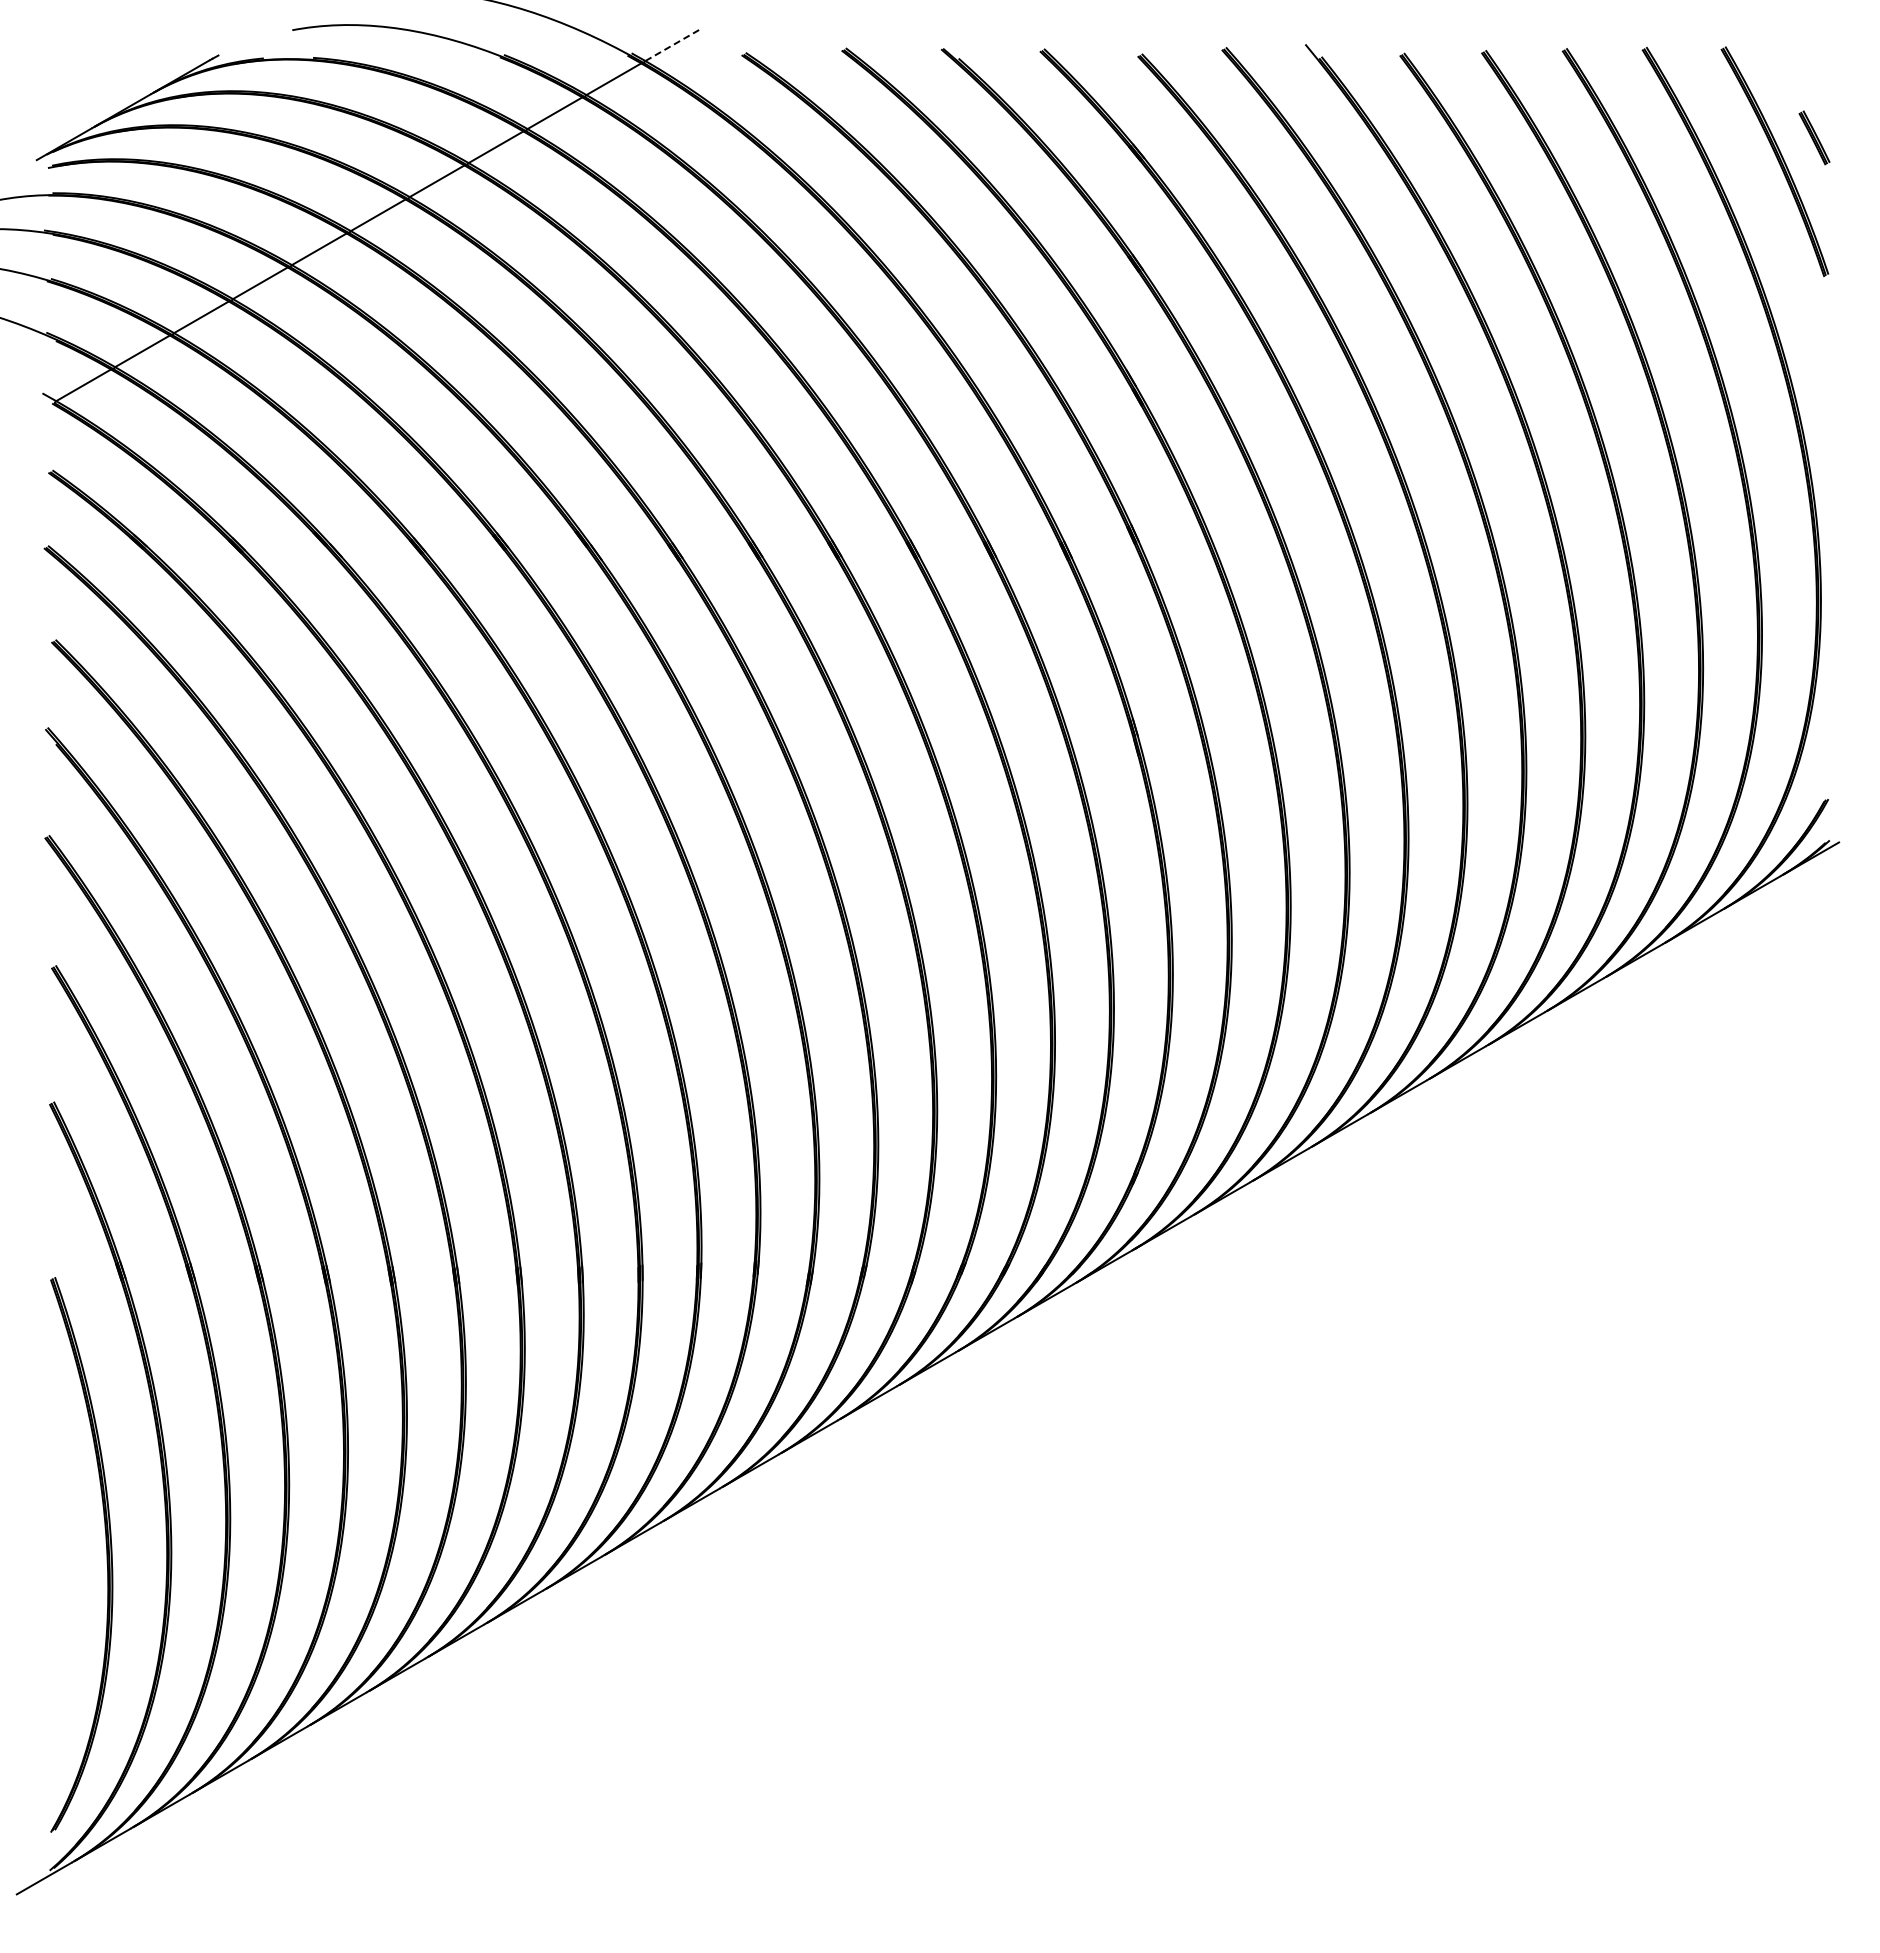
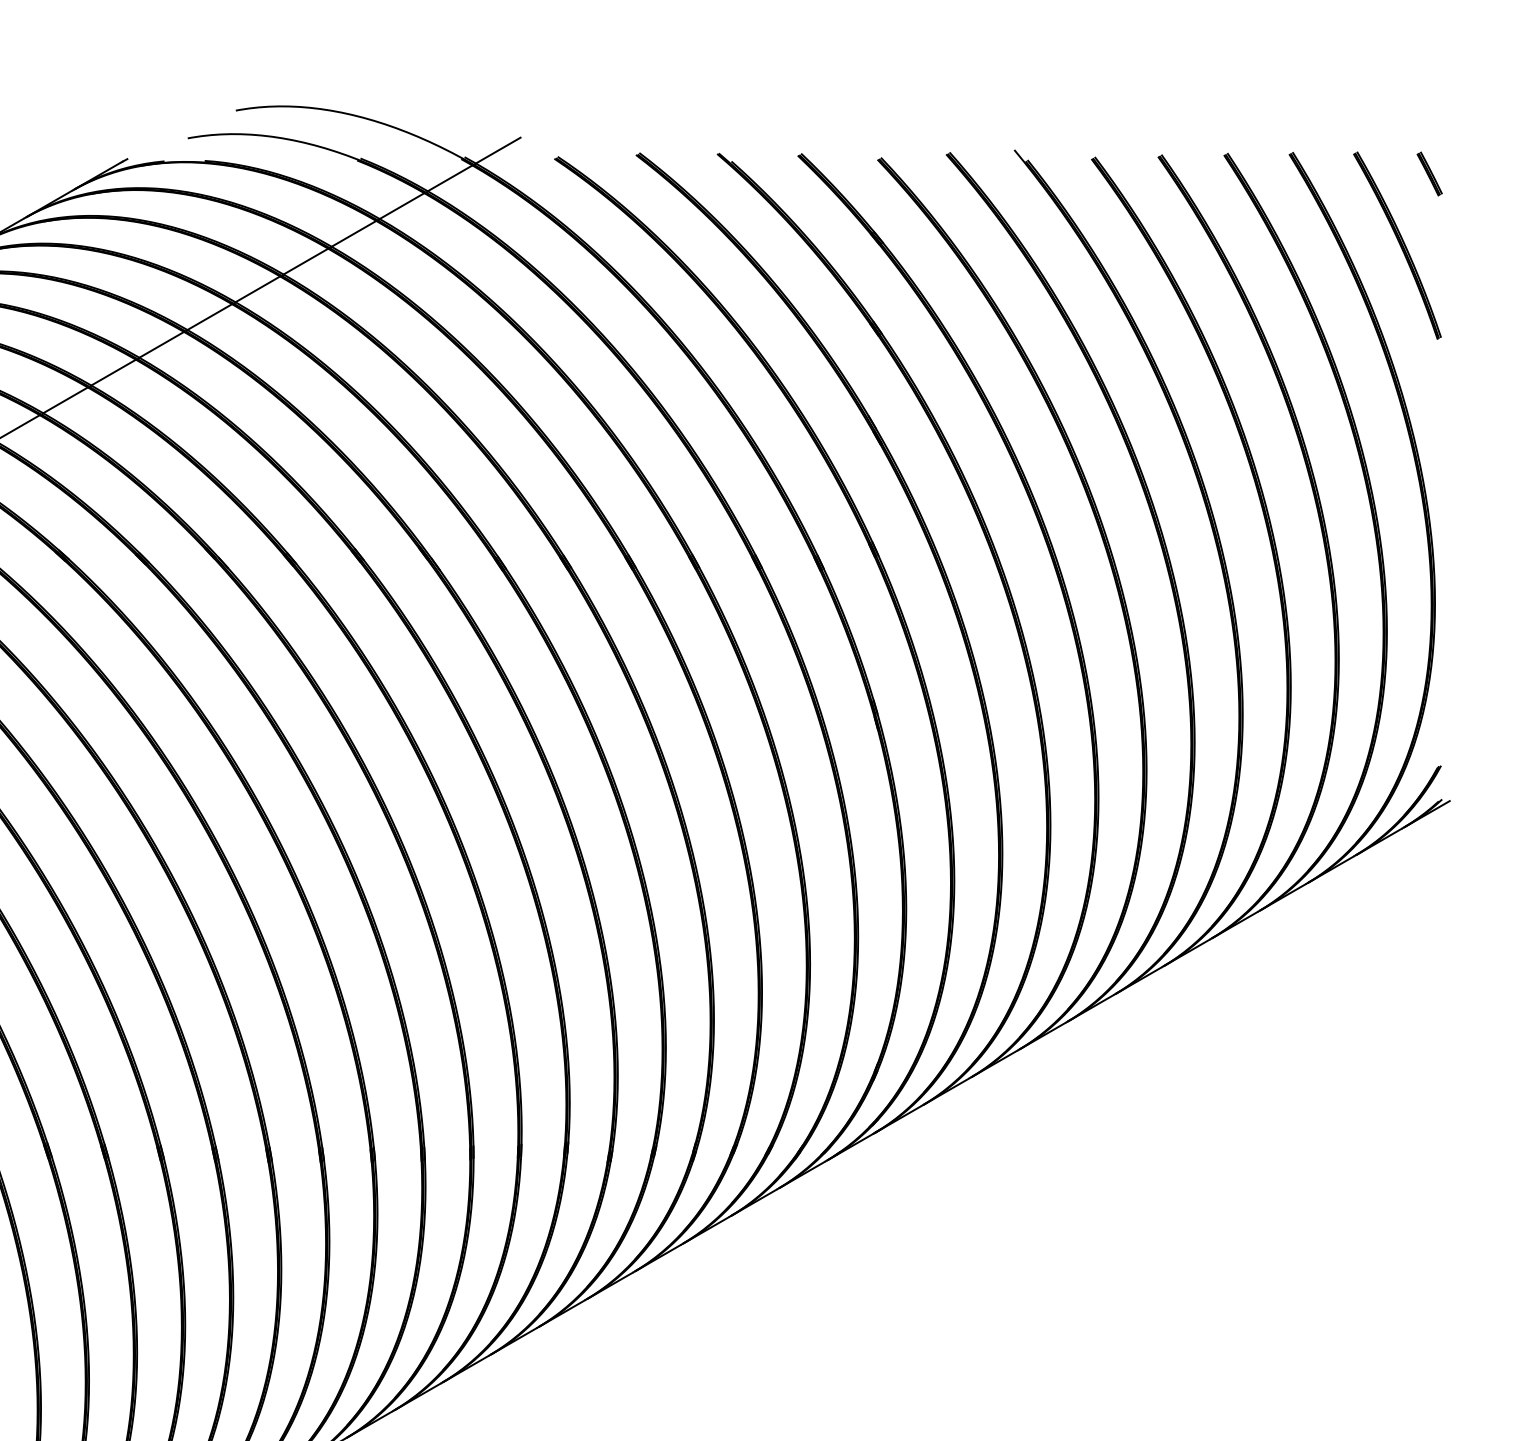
line: (672, 45) -> (497, 150), dashed -> solid
part: (1814, 137) -> (1429, 173), moved

